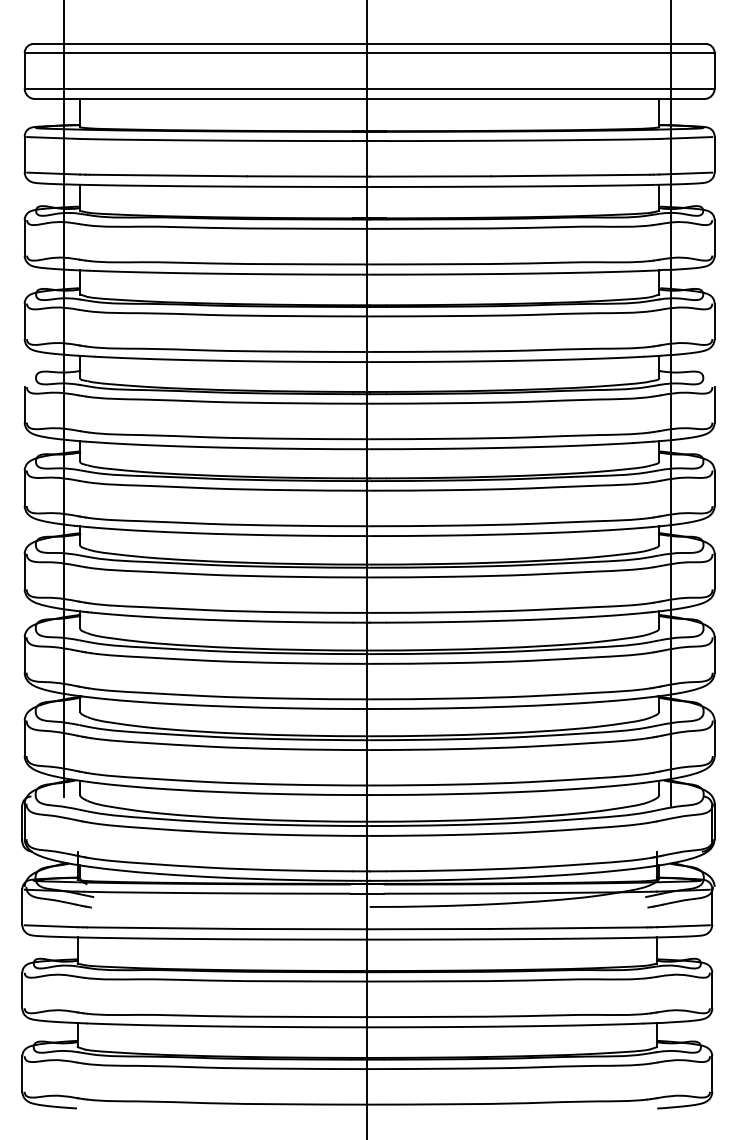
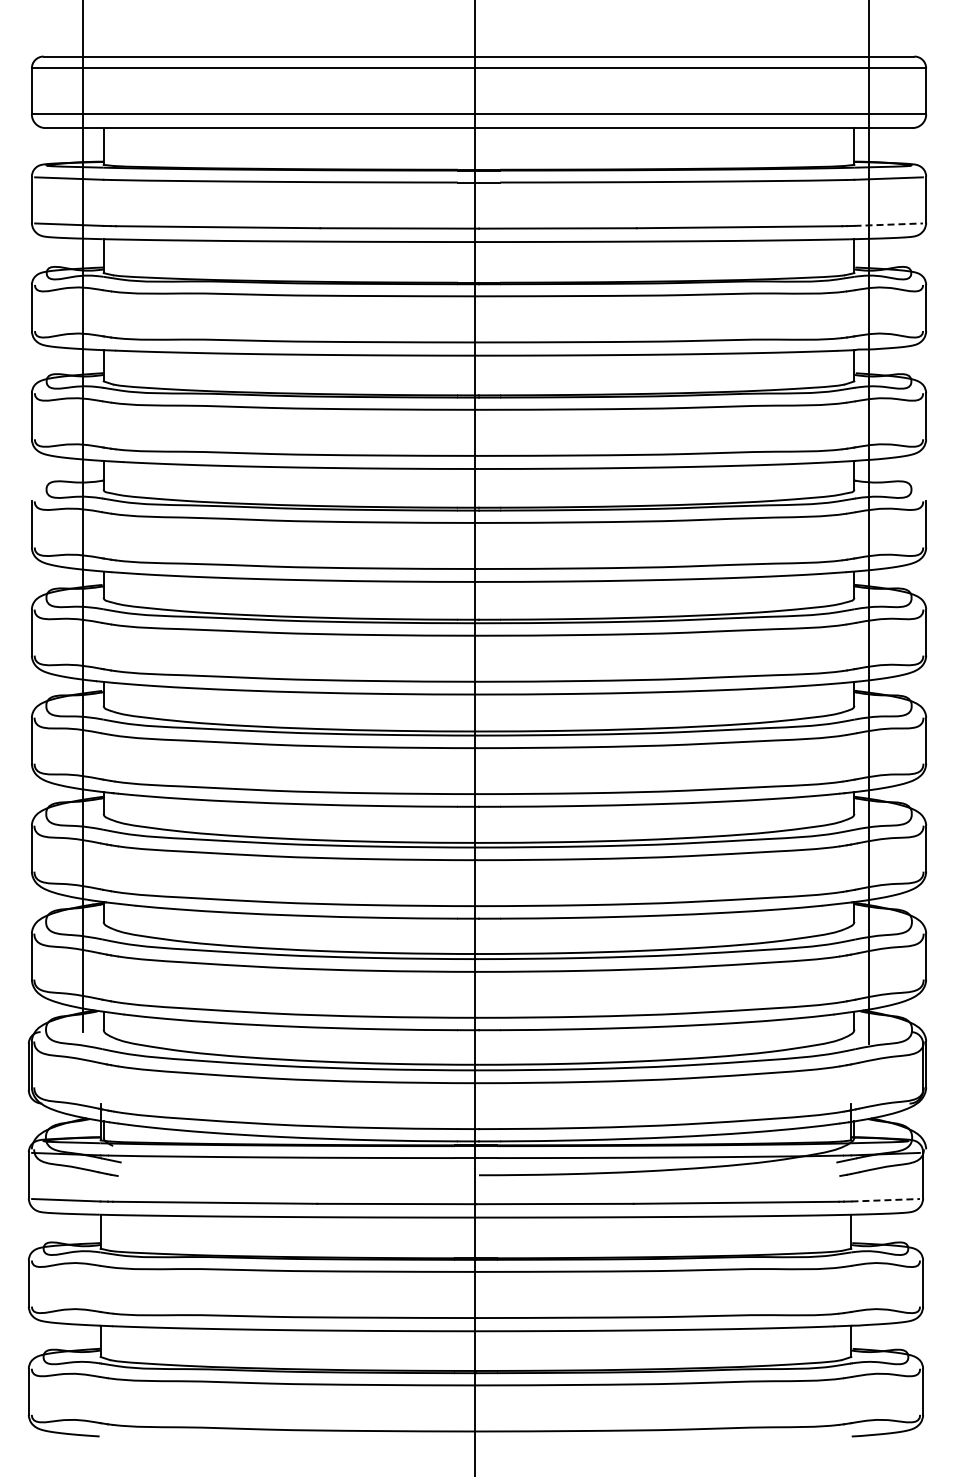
line: (686, 173) -> (889, 224), solid -> dashed
line: (684, 926) -> (886, 1200), solid -> dashed

